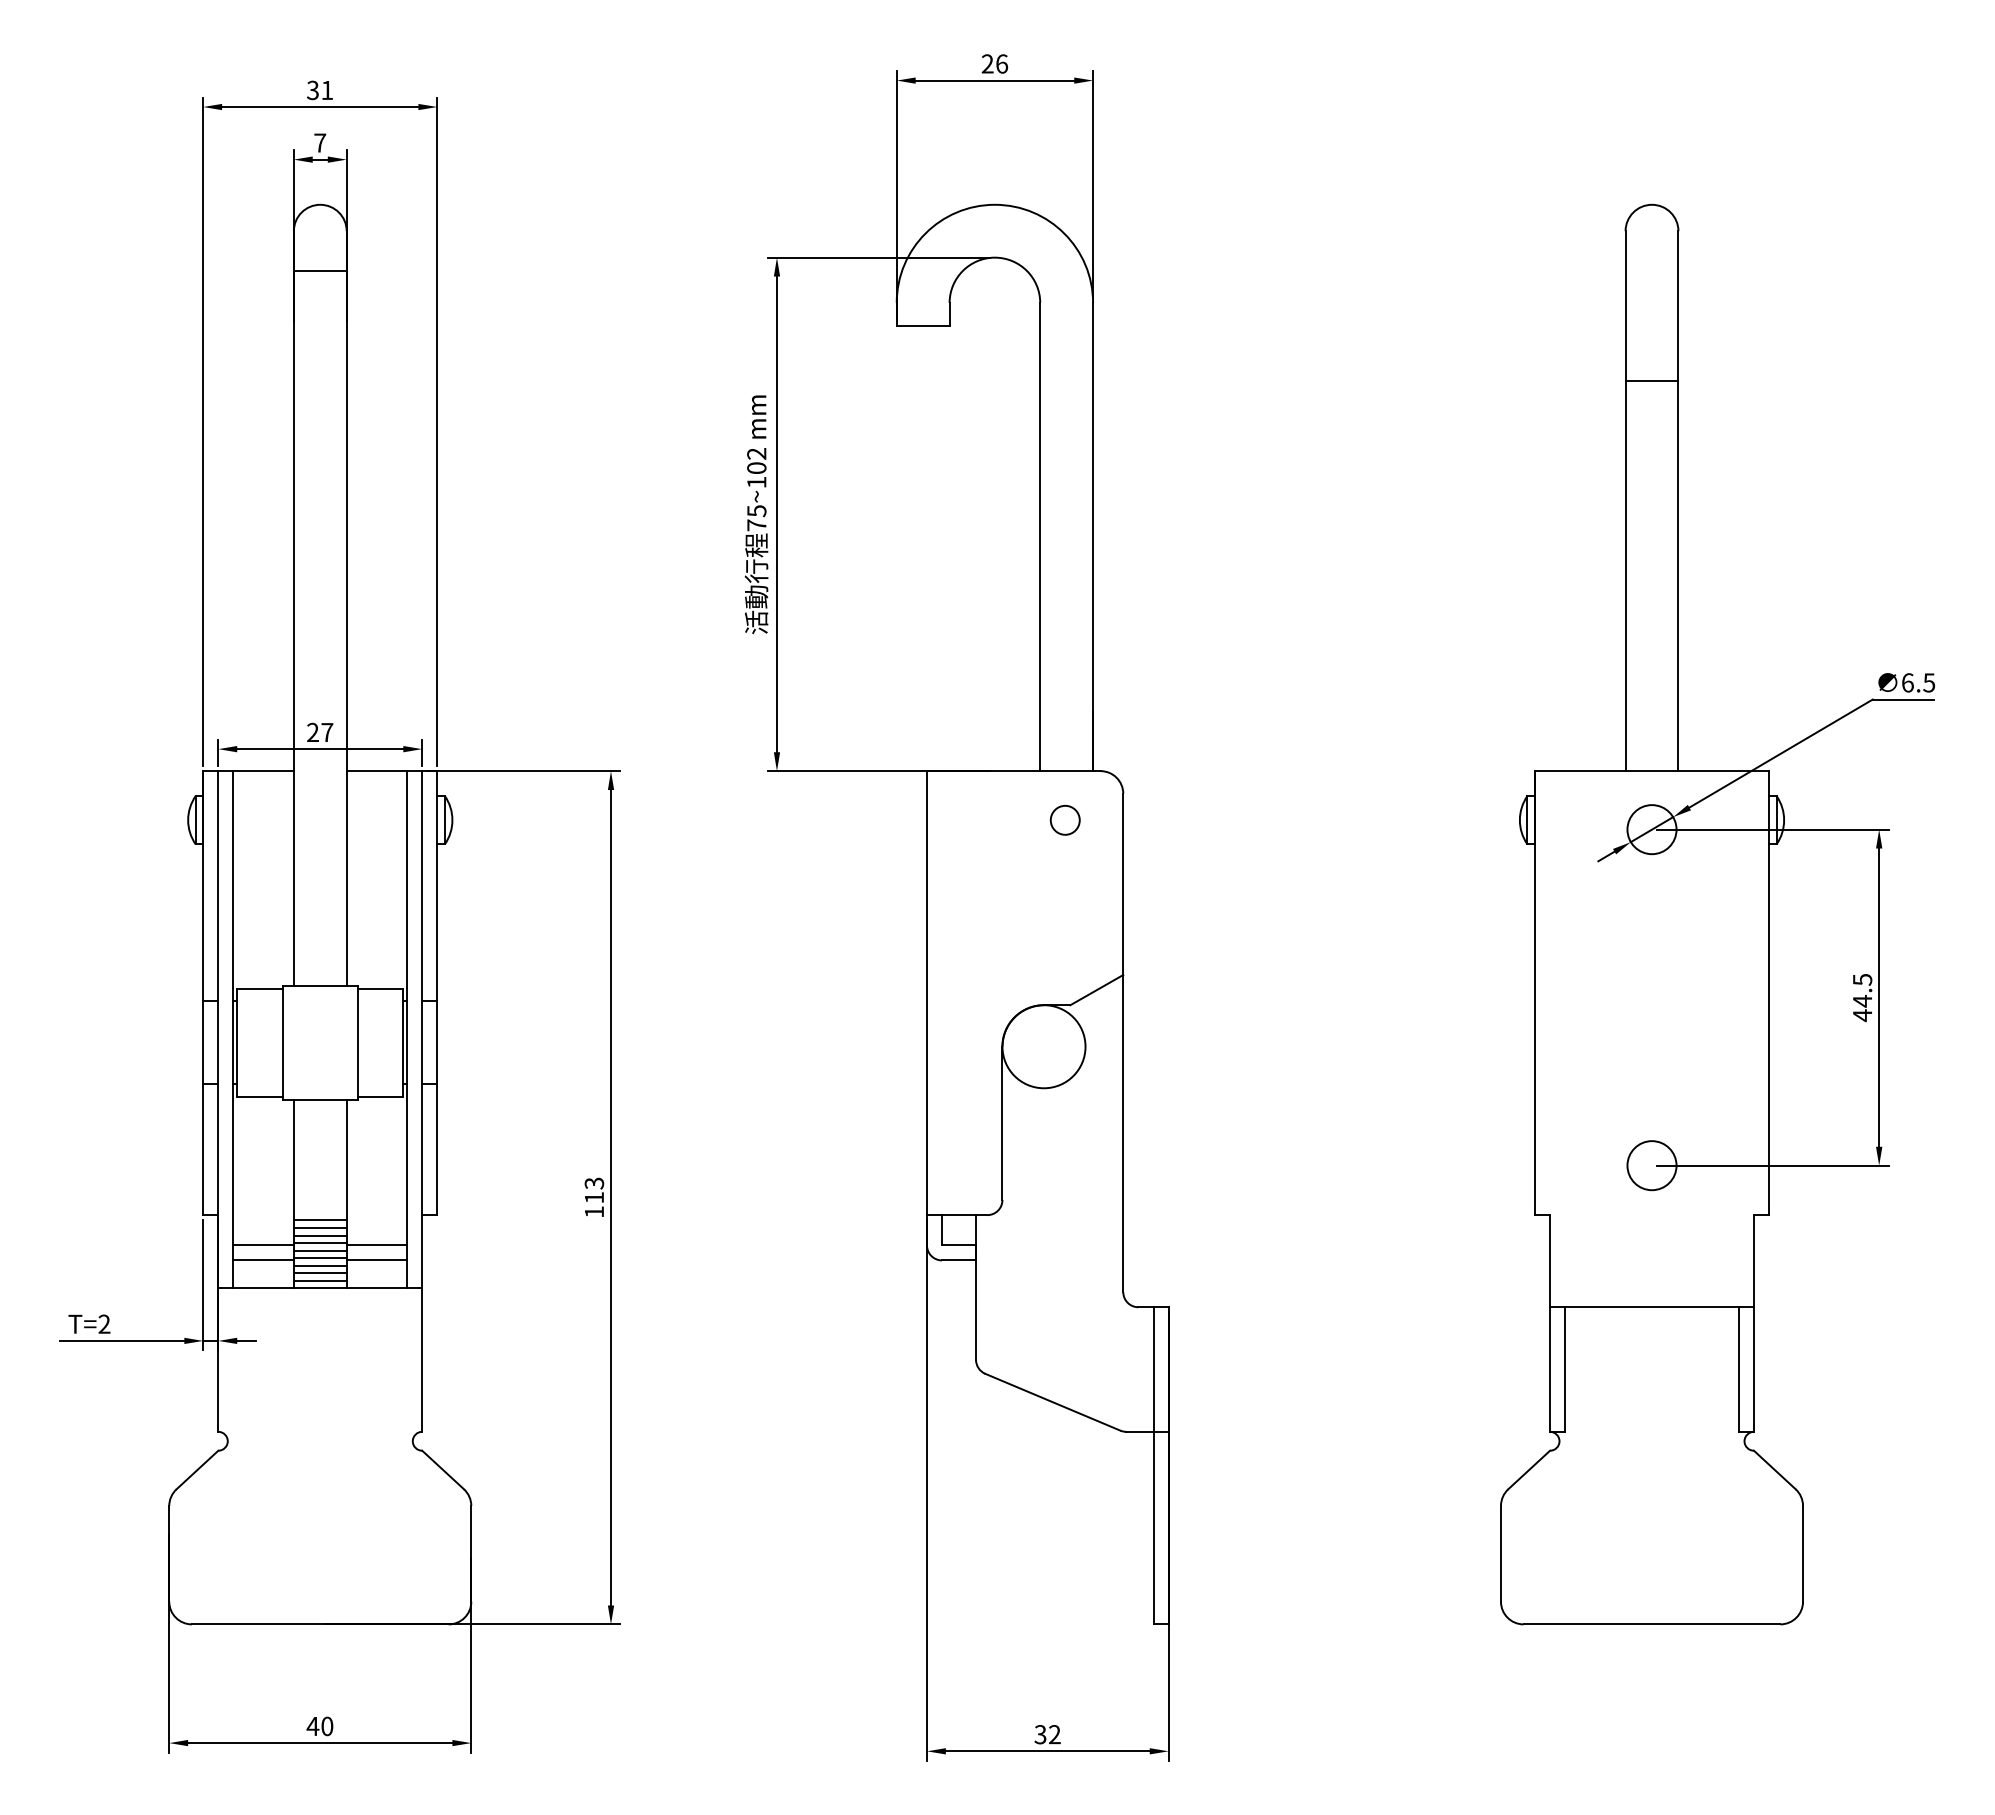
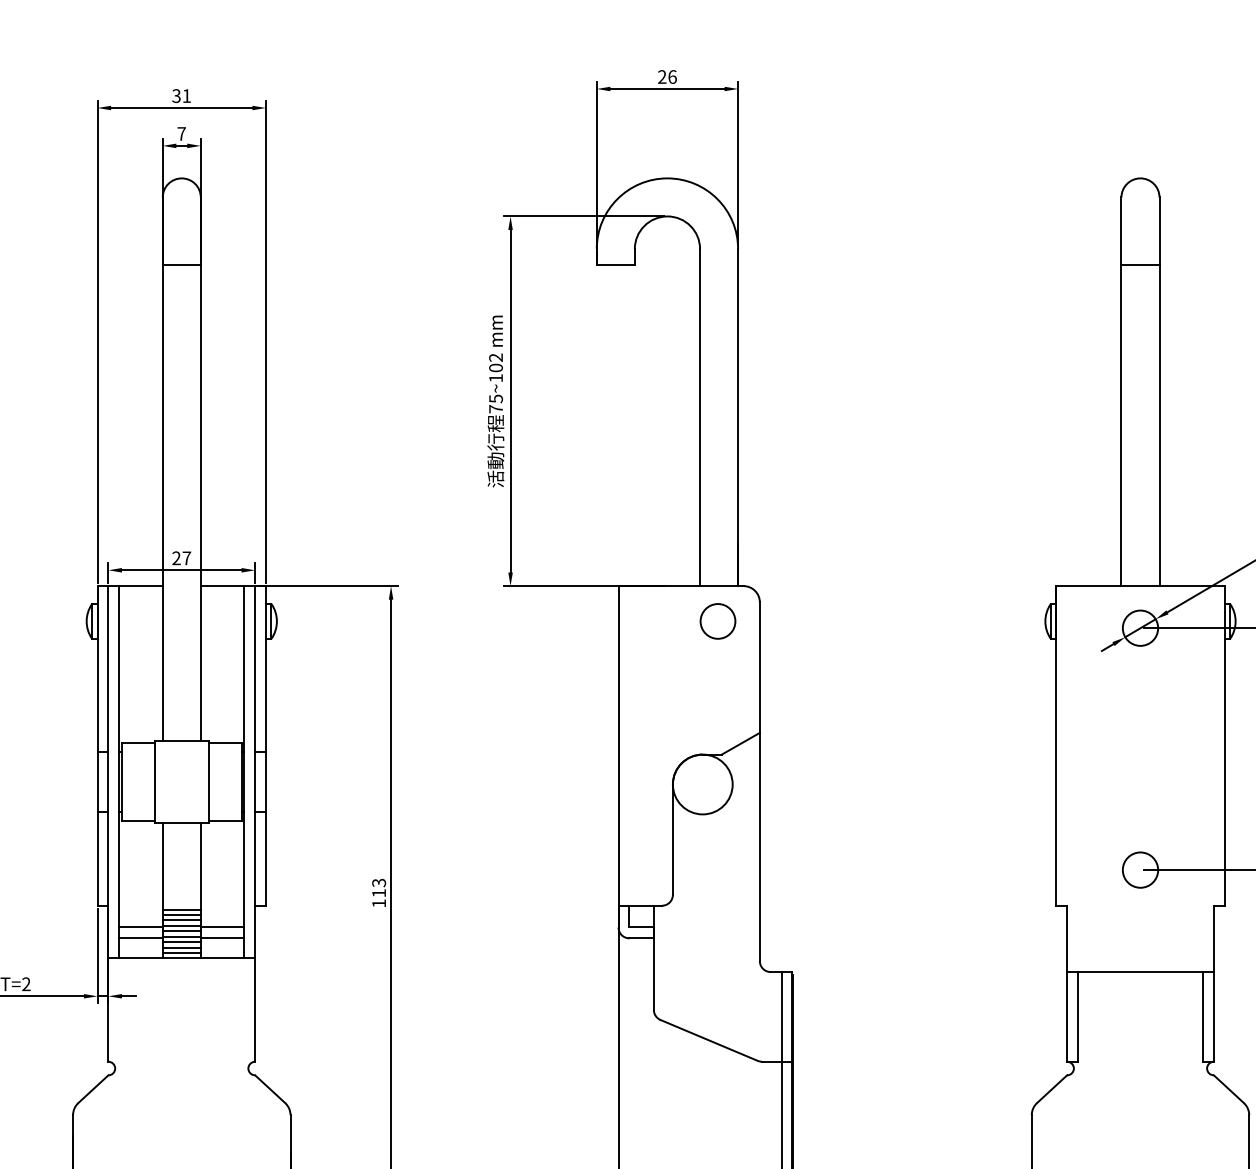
line: (319, 270) -> (181, 265), moved
line: (1651, 380) -> (1140, 265), moved
circle: (1065, 820) -> (718, 621), size x1.67

